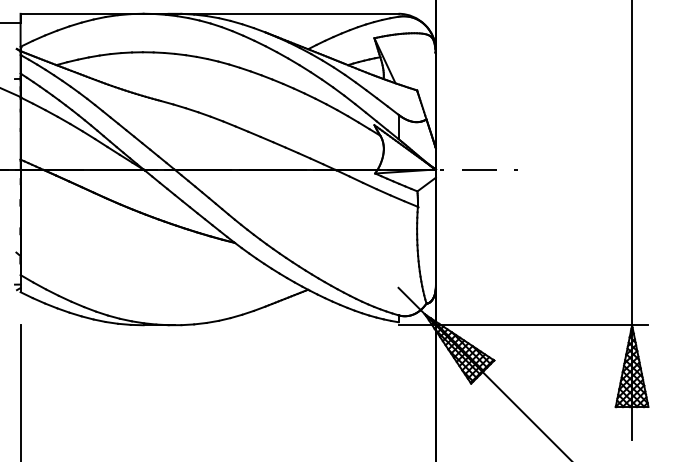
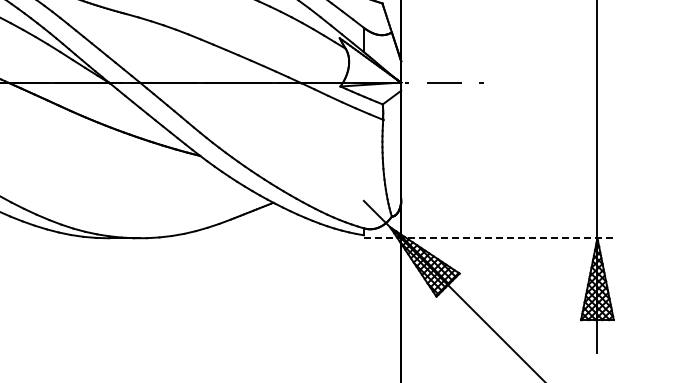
line: (523, 325) -> (488, 238), solid -> dashed

